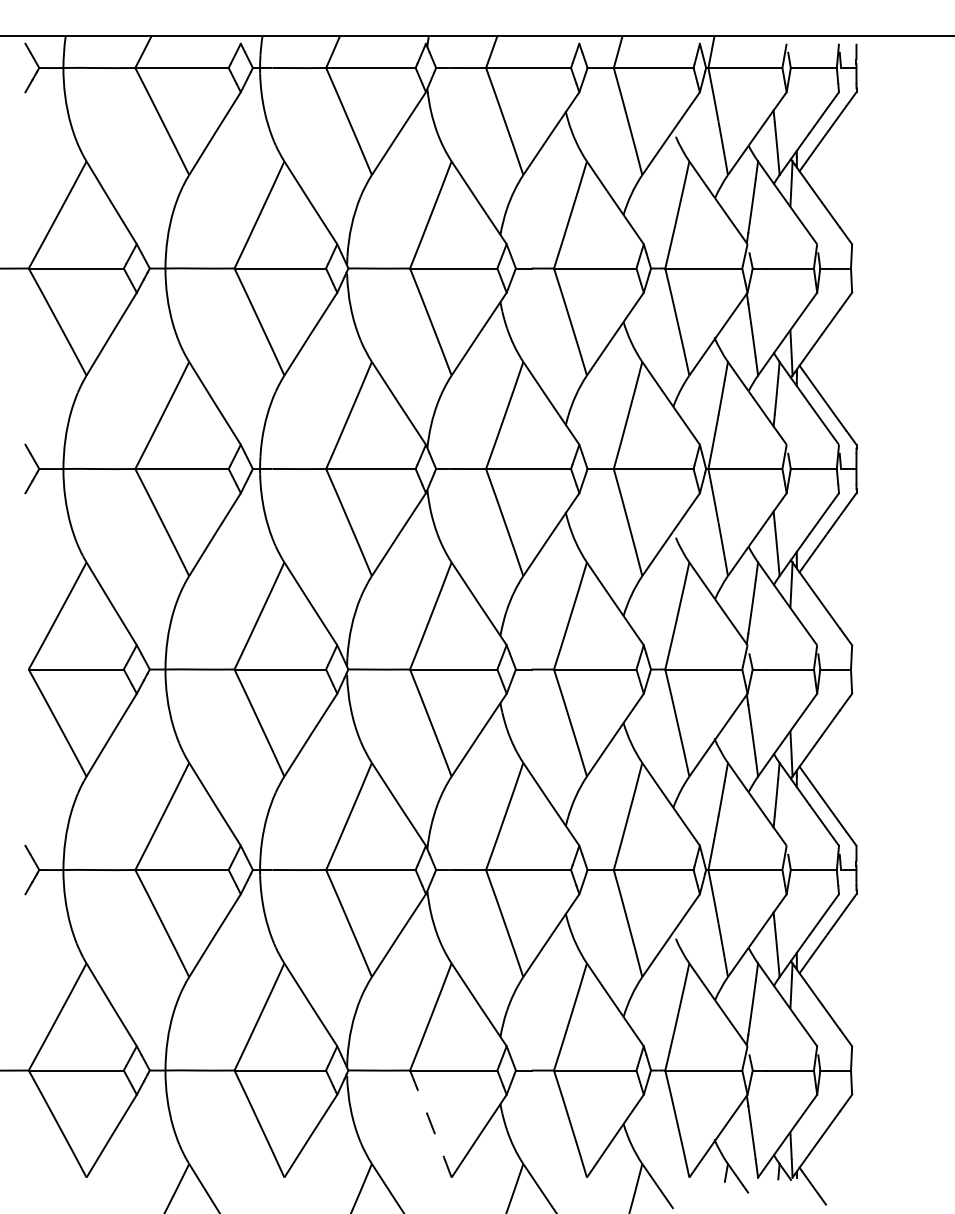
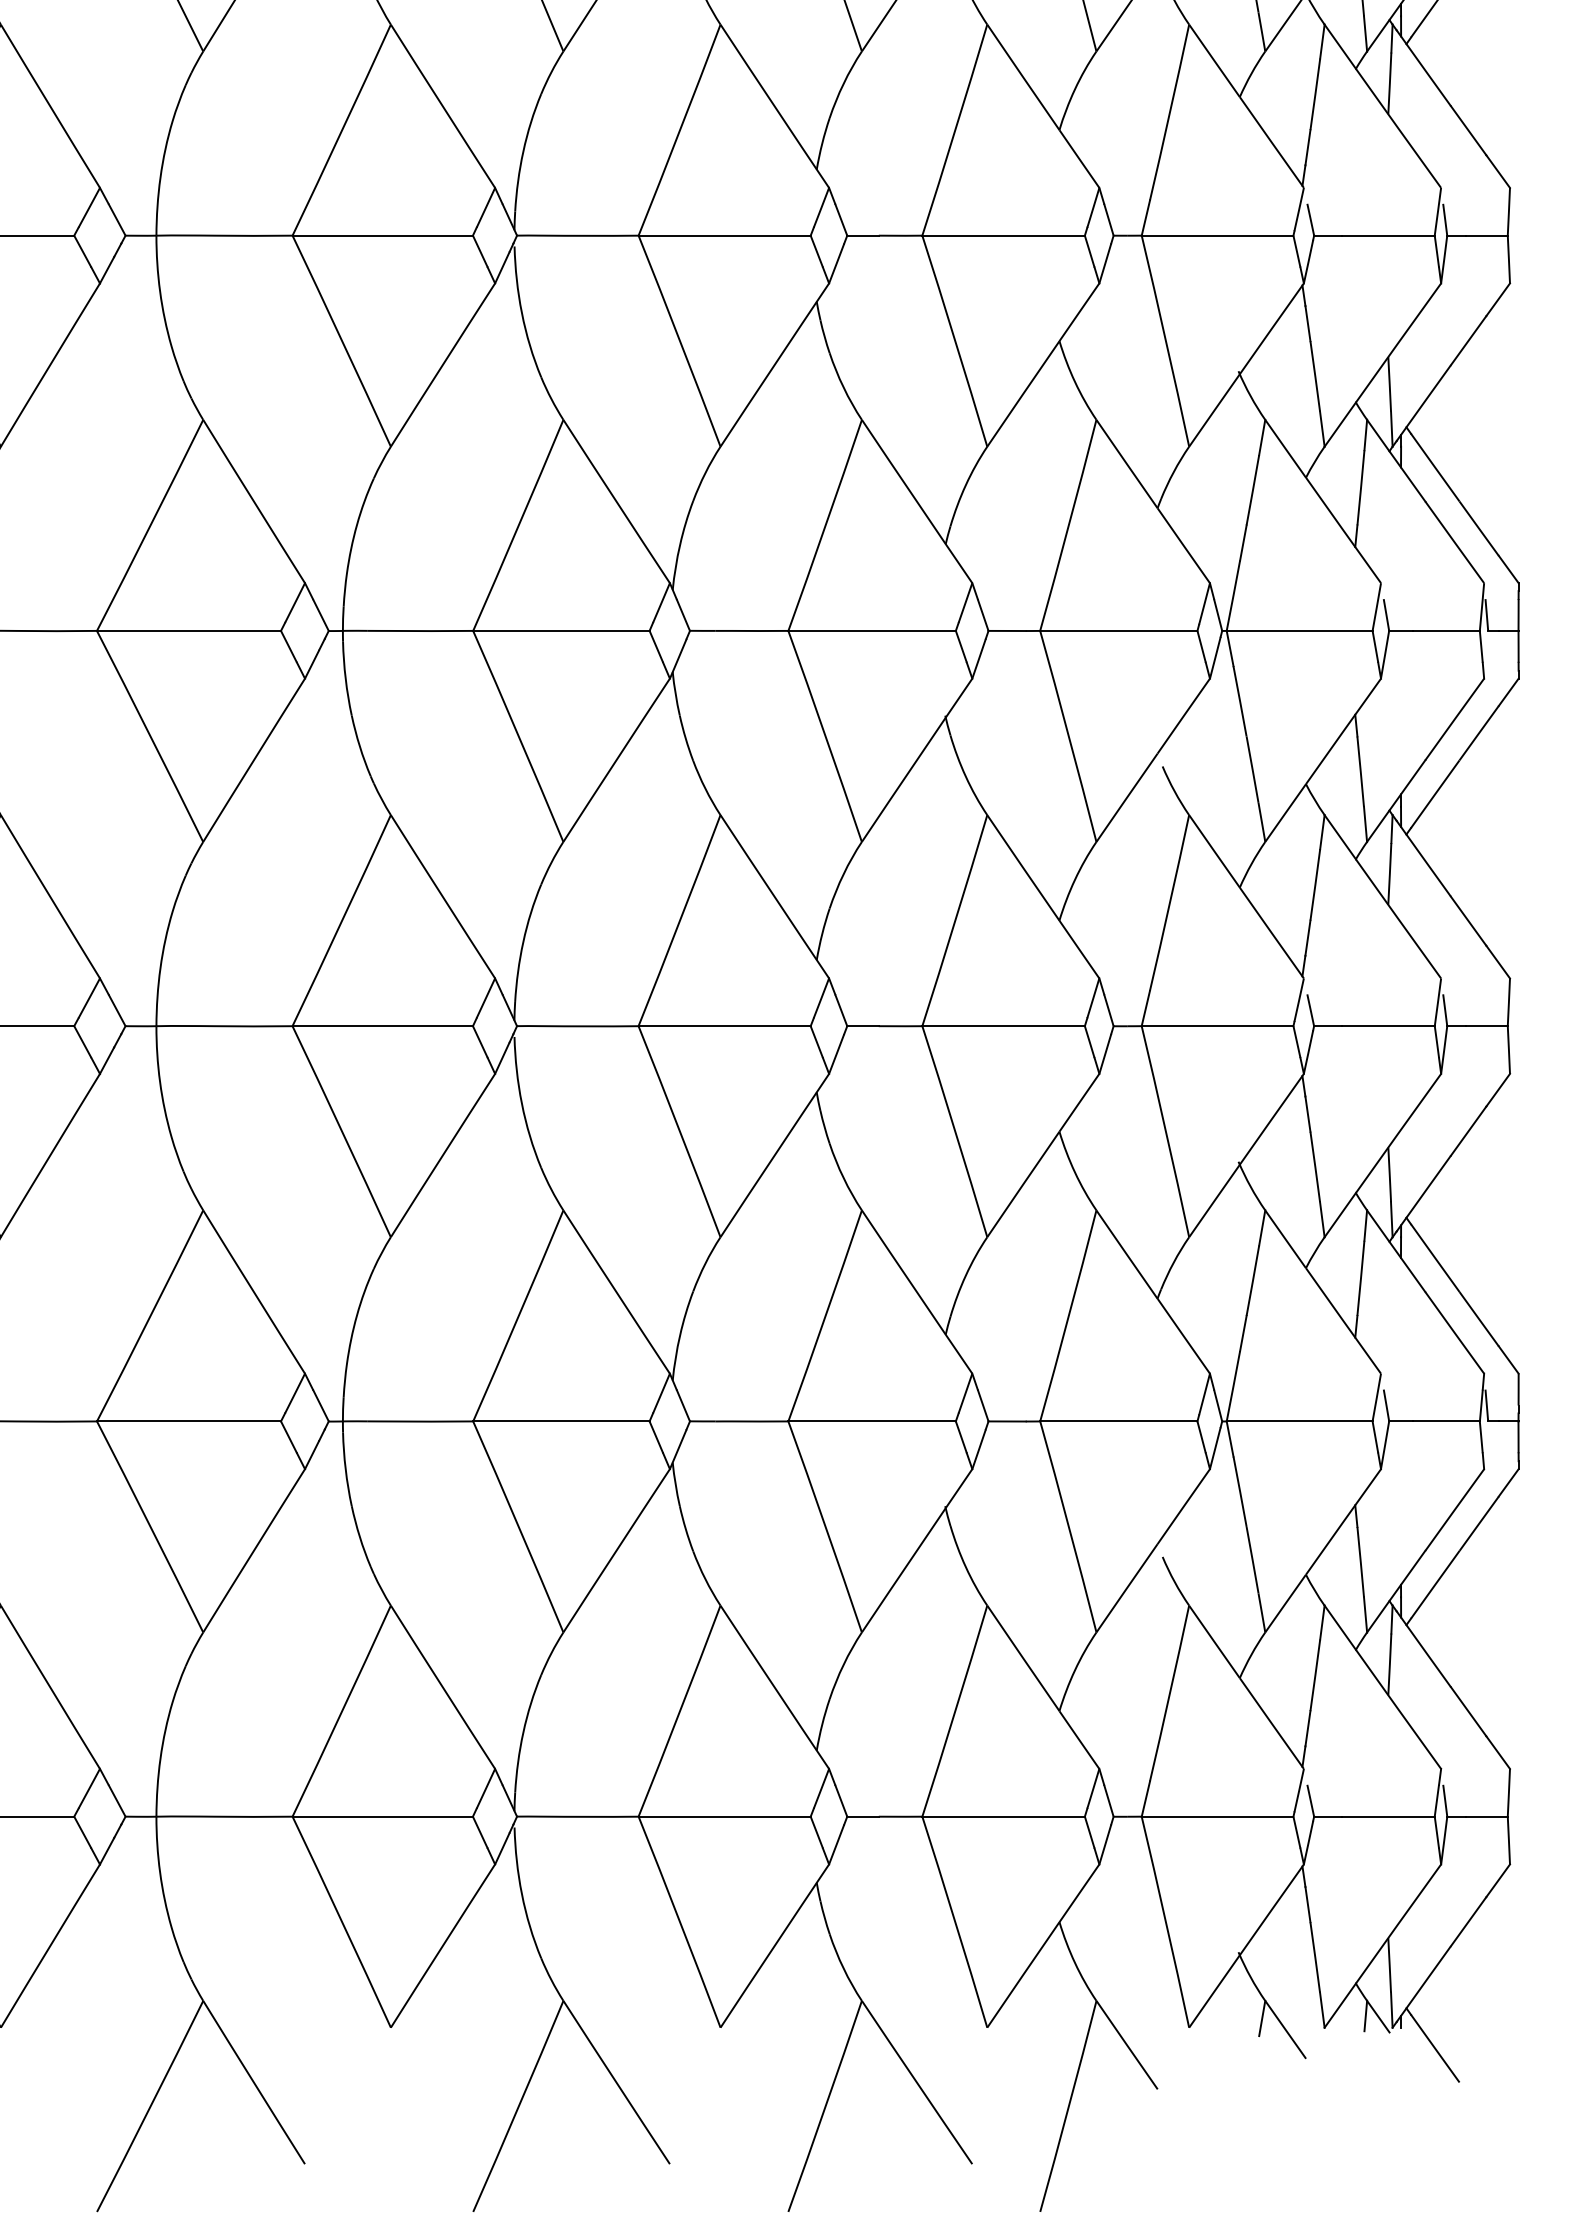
arc: (431, 1123) -> (680, 1921), dashed -> solid

